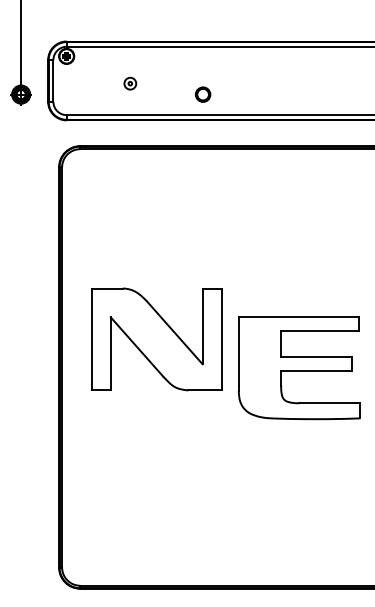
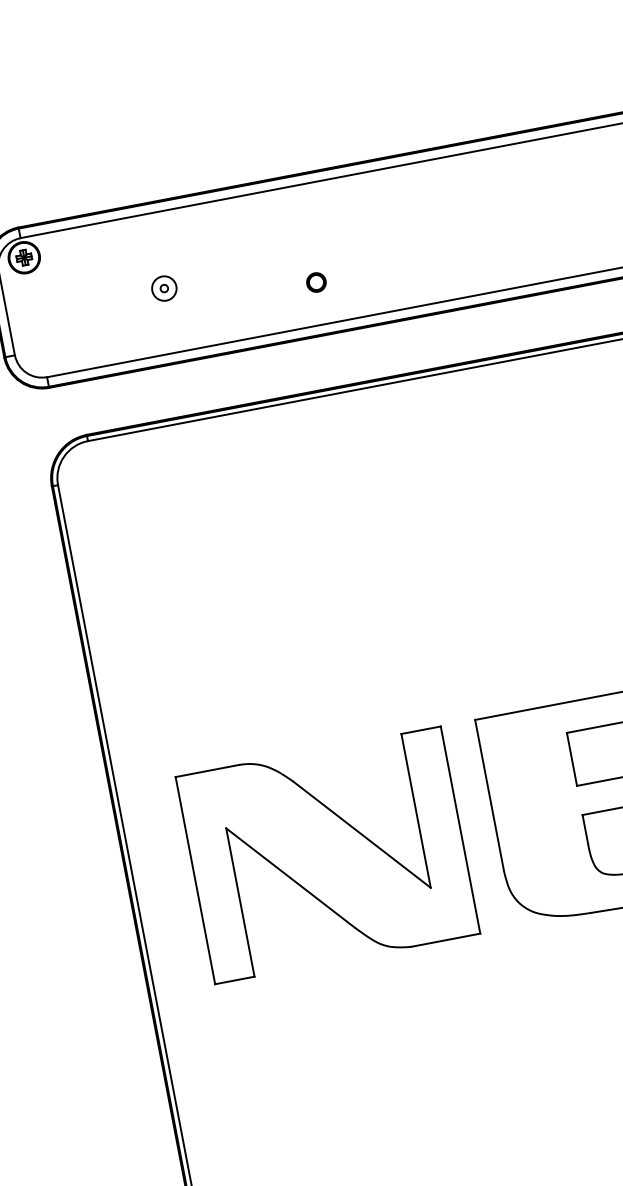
part: (202, 94) -> (315, 282), size x0.62
part: (156, 339) -> (327, 855), moved

